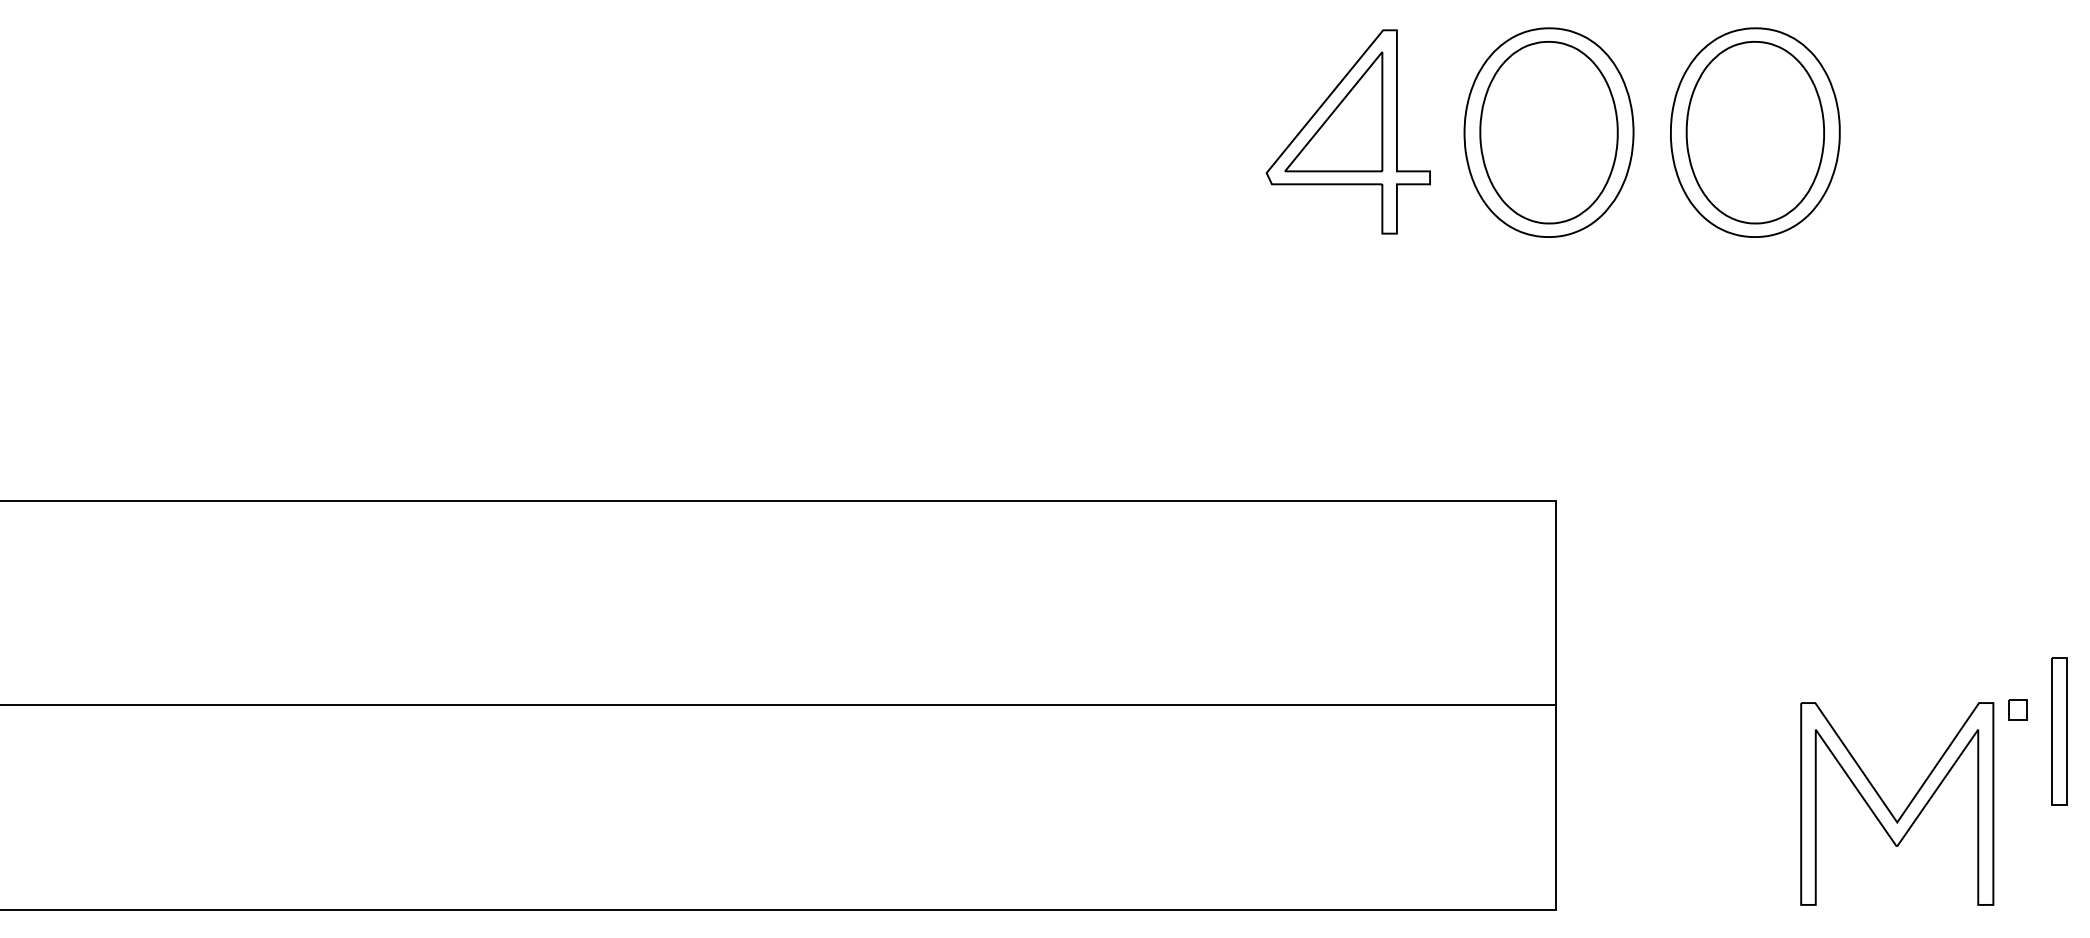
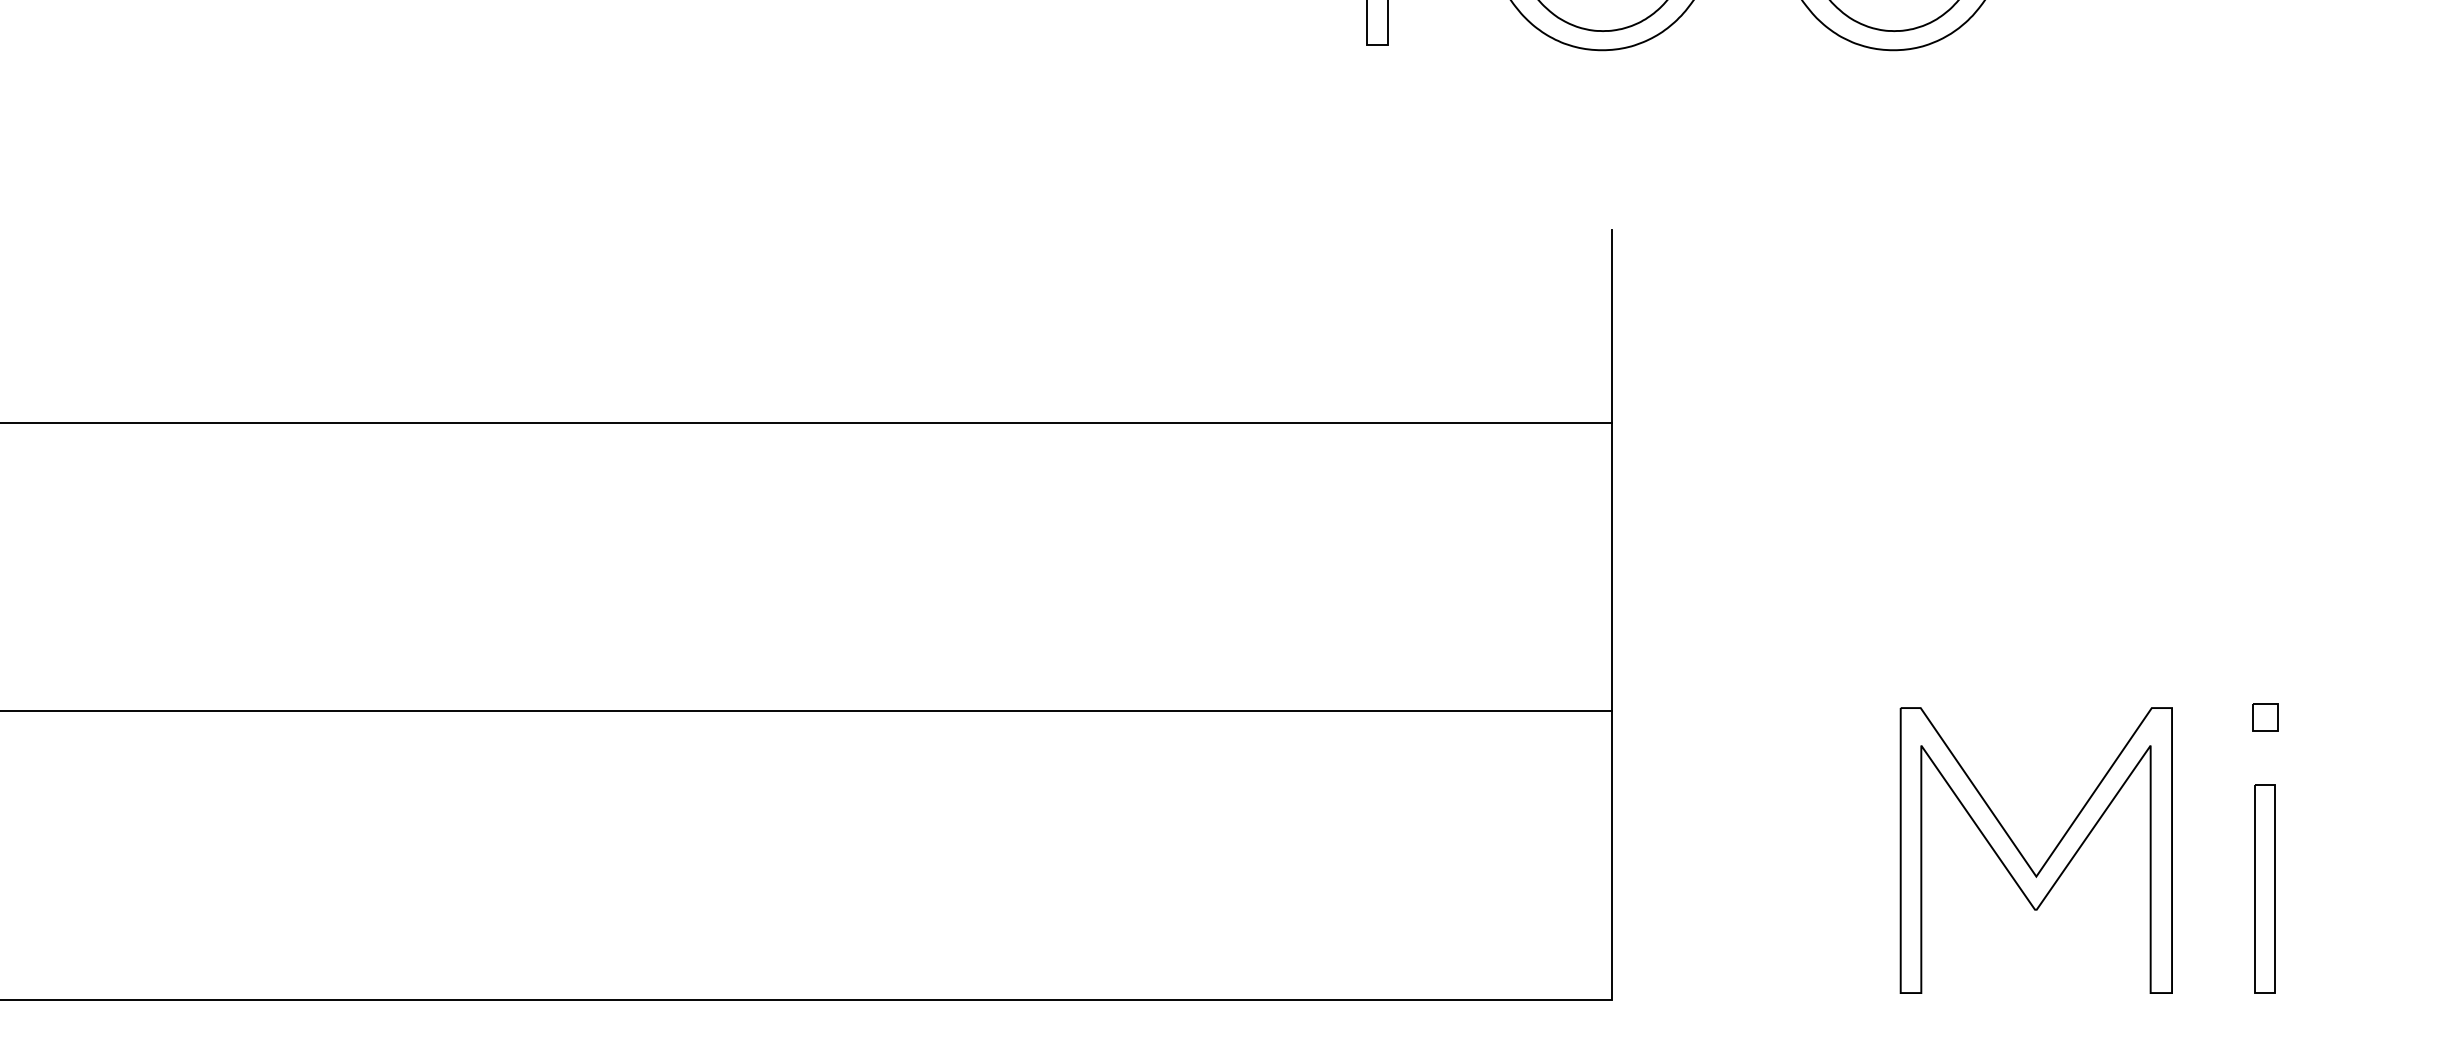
line: (1555, 432) -> (1611, 326), added
part: (2059, 731) -> (2265, 889), moved
part: (1905, 808) -> (2047, 856), moved

